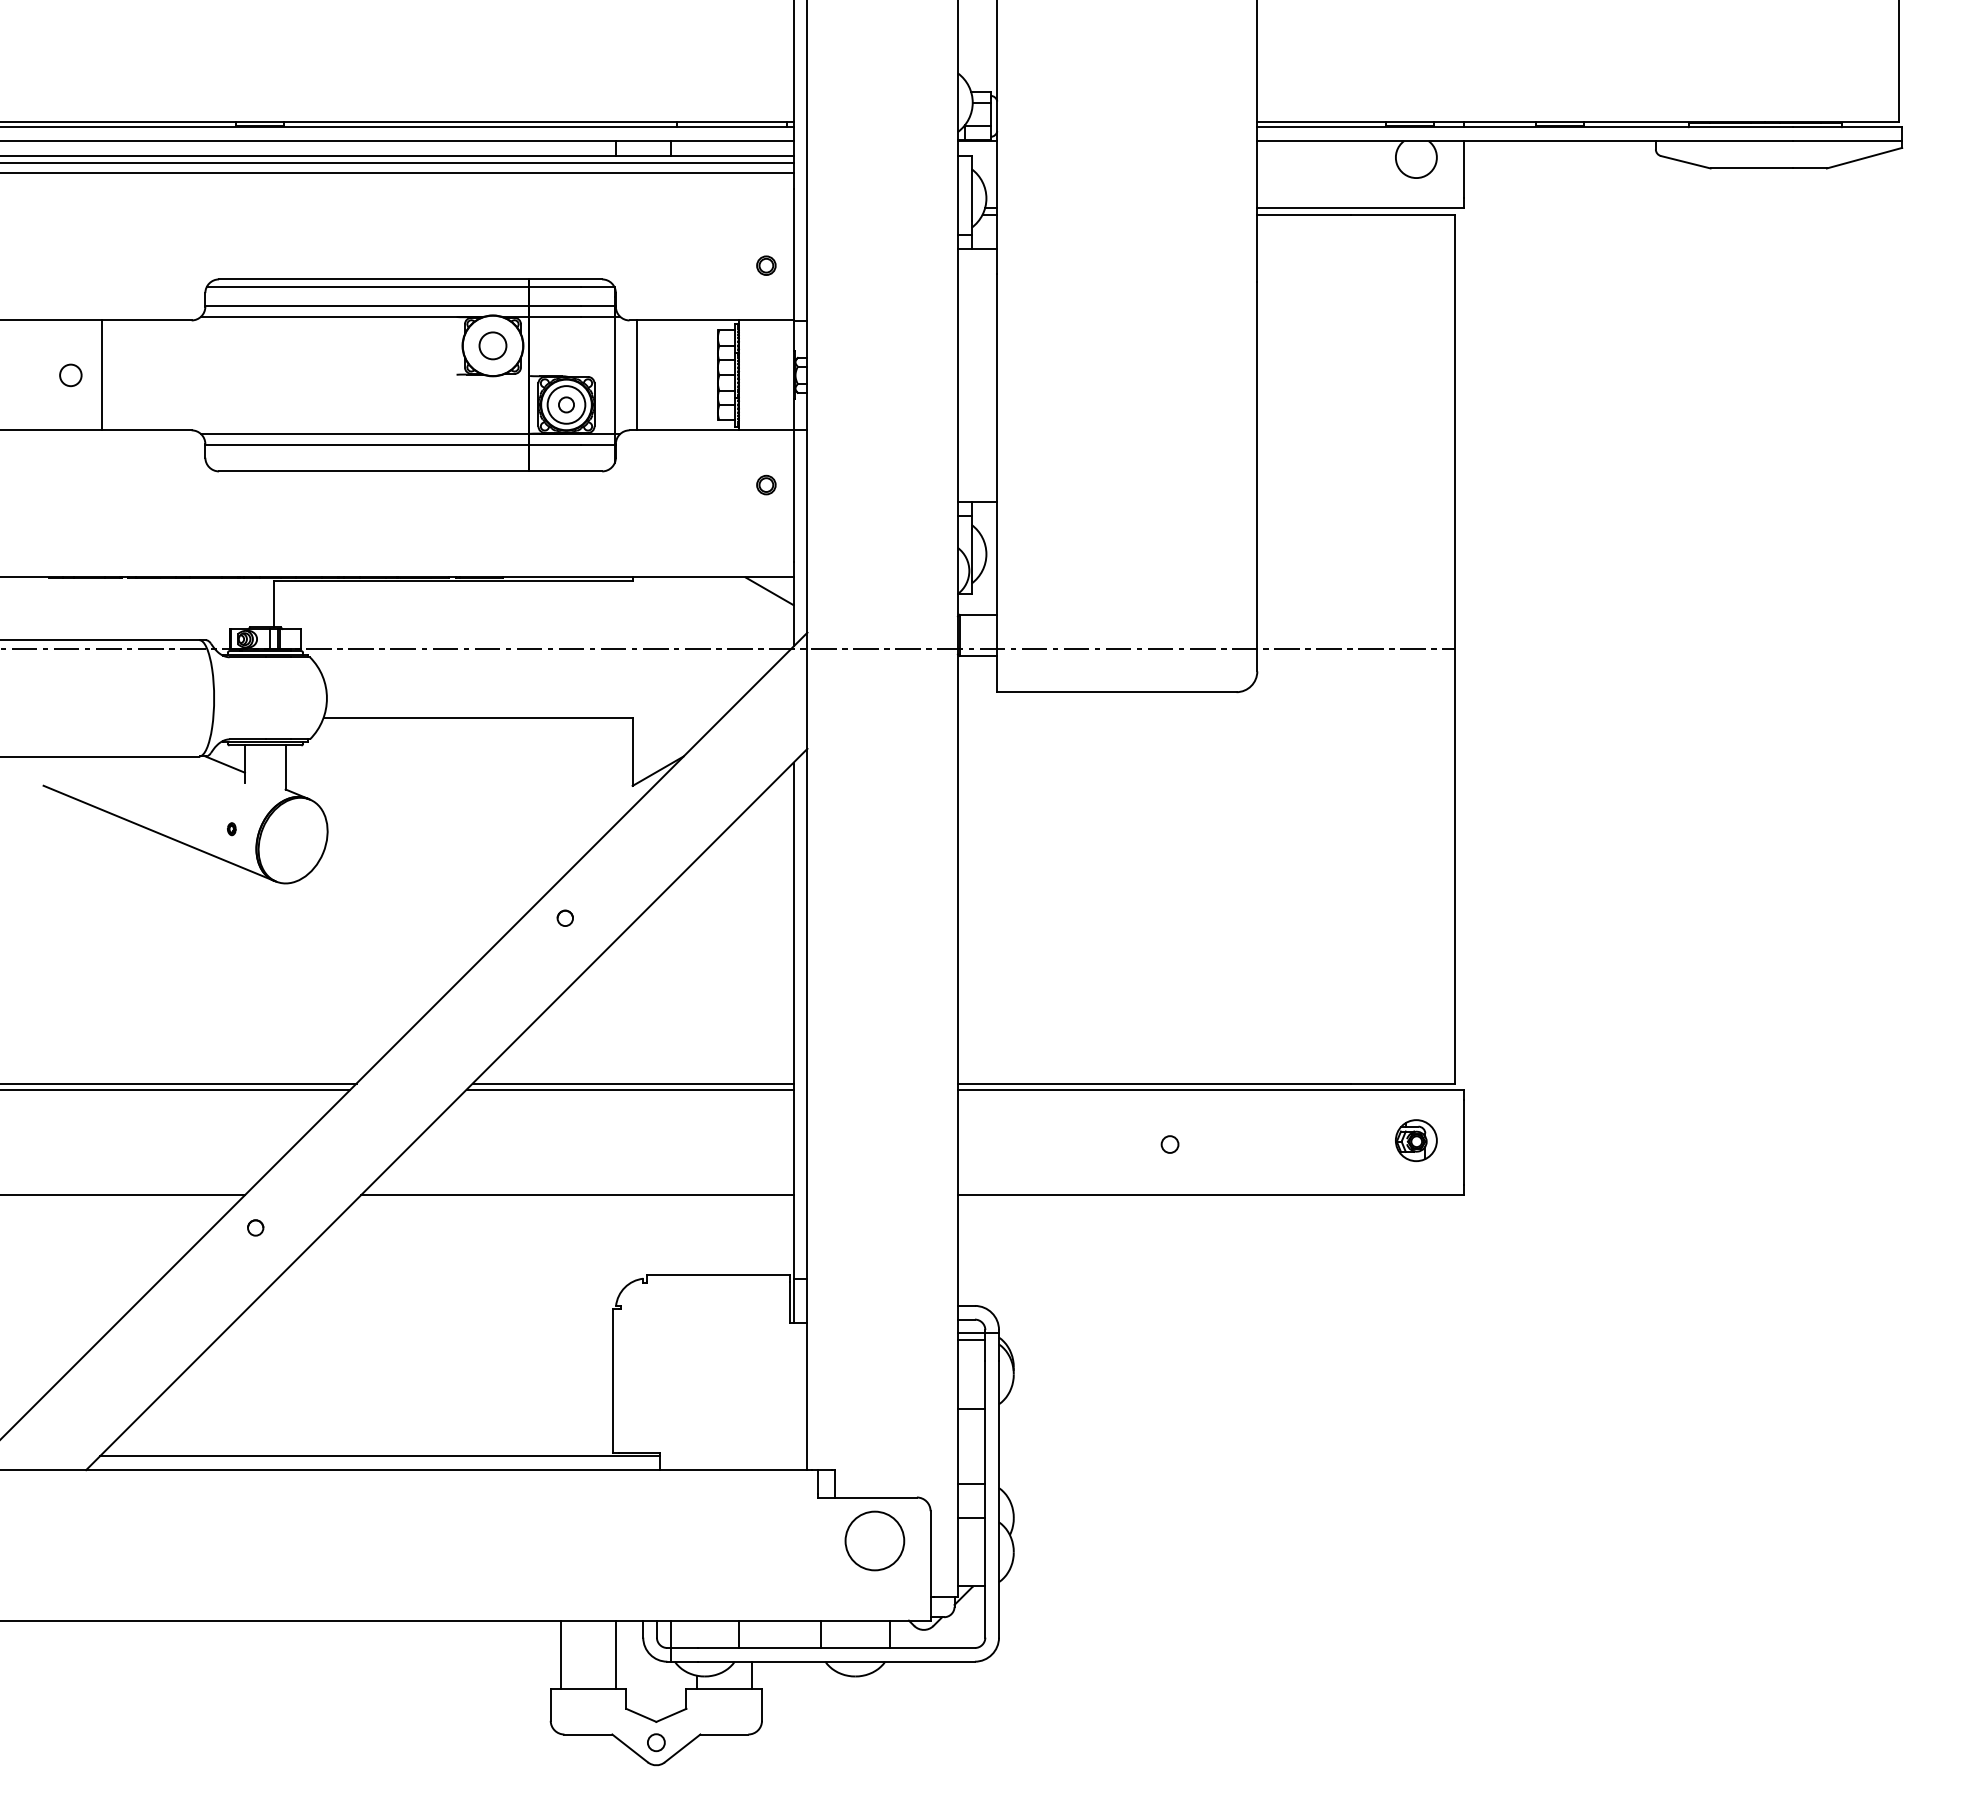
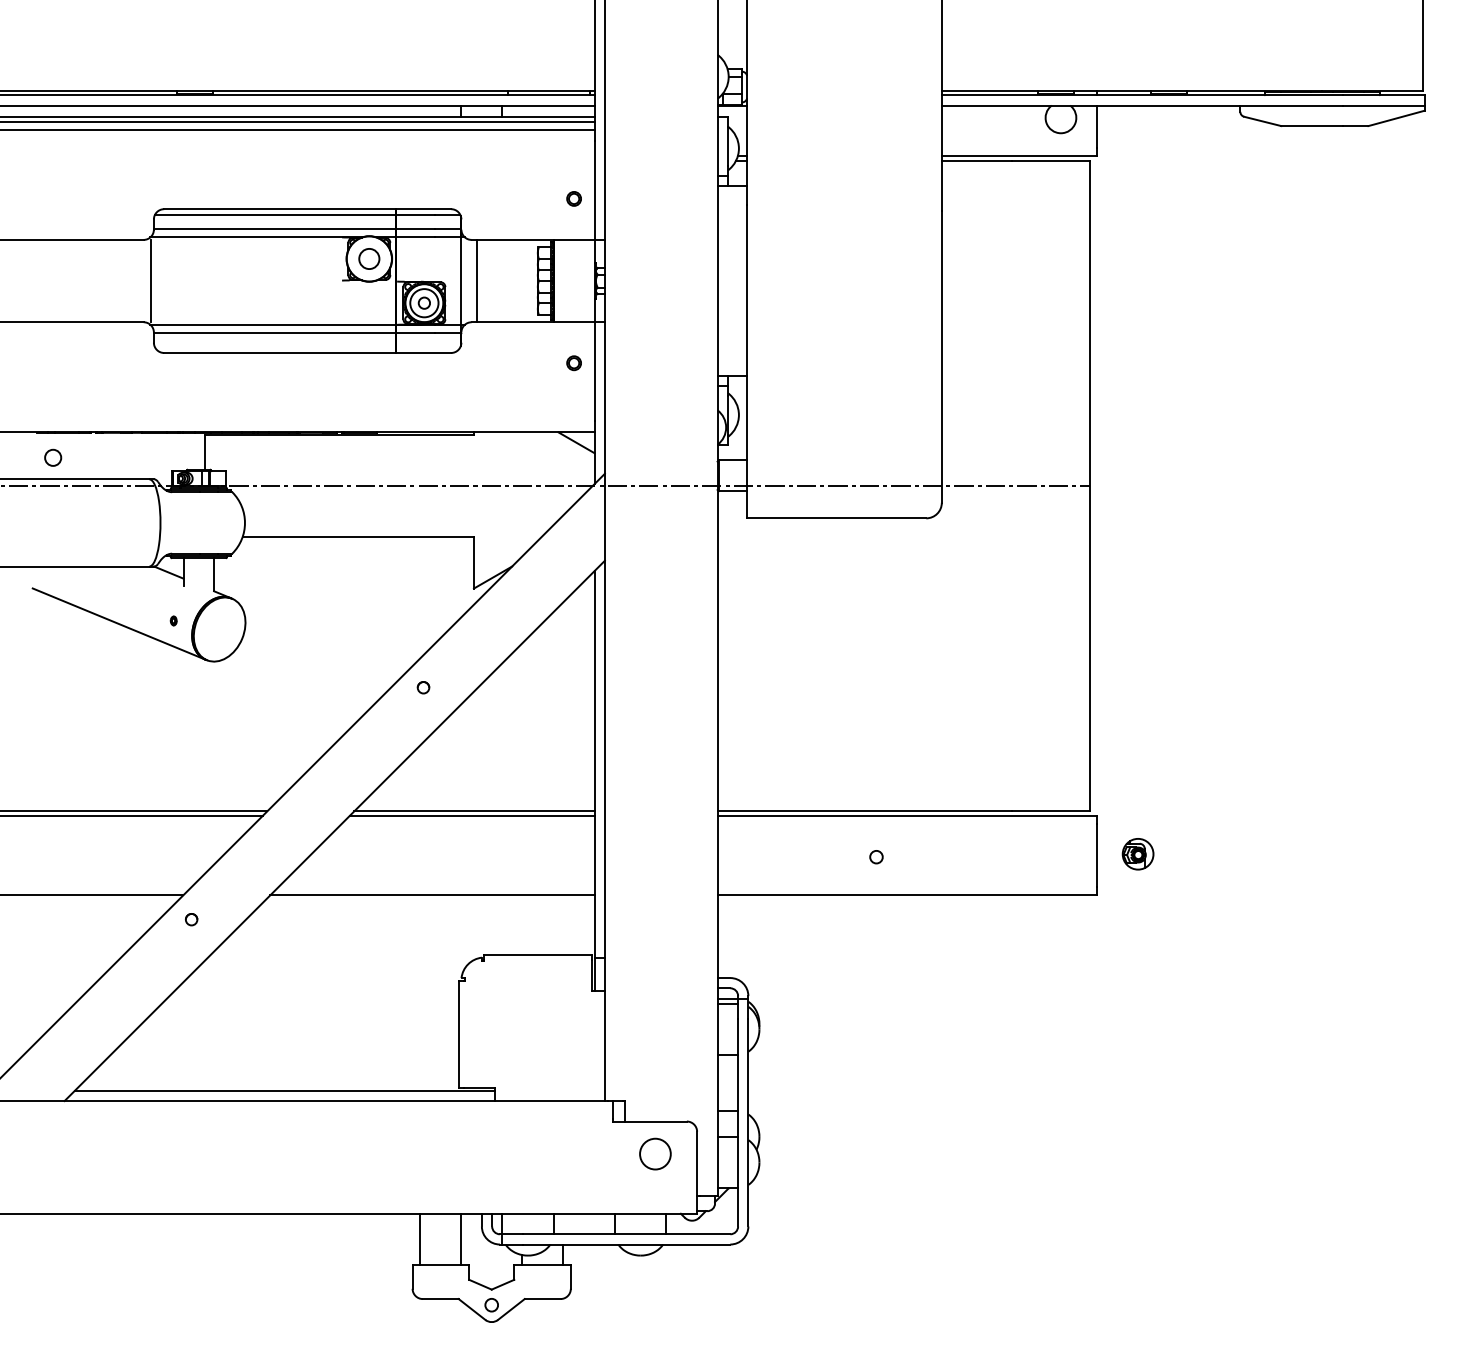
circle: (70, 375) -> (52, 457), moved
line: (102, 375) -> (151, 281), moved
part: (1416, 1140) -> (1138, 854), moved
circle: (874, 1540) -> (655, 1153), size x0.7

